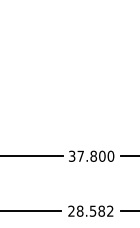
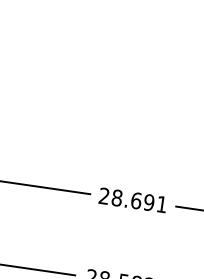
text: (91, 155) -> (133, 199), 37.800 -> 28.691

